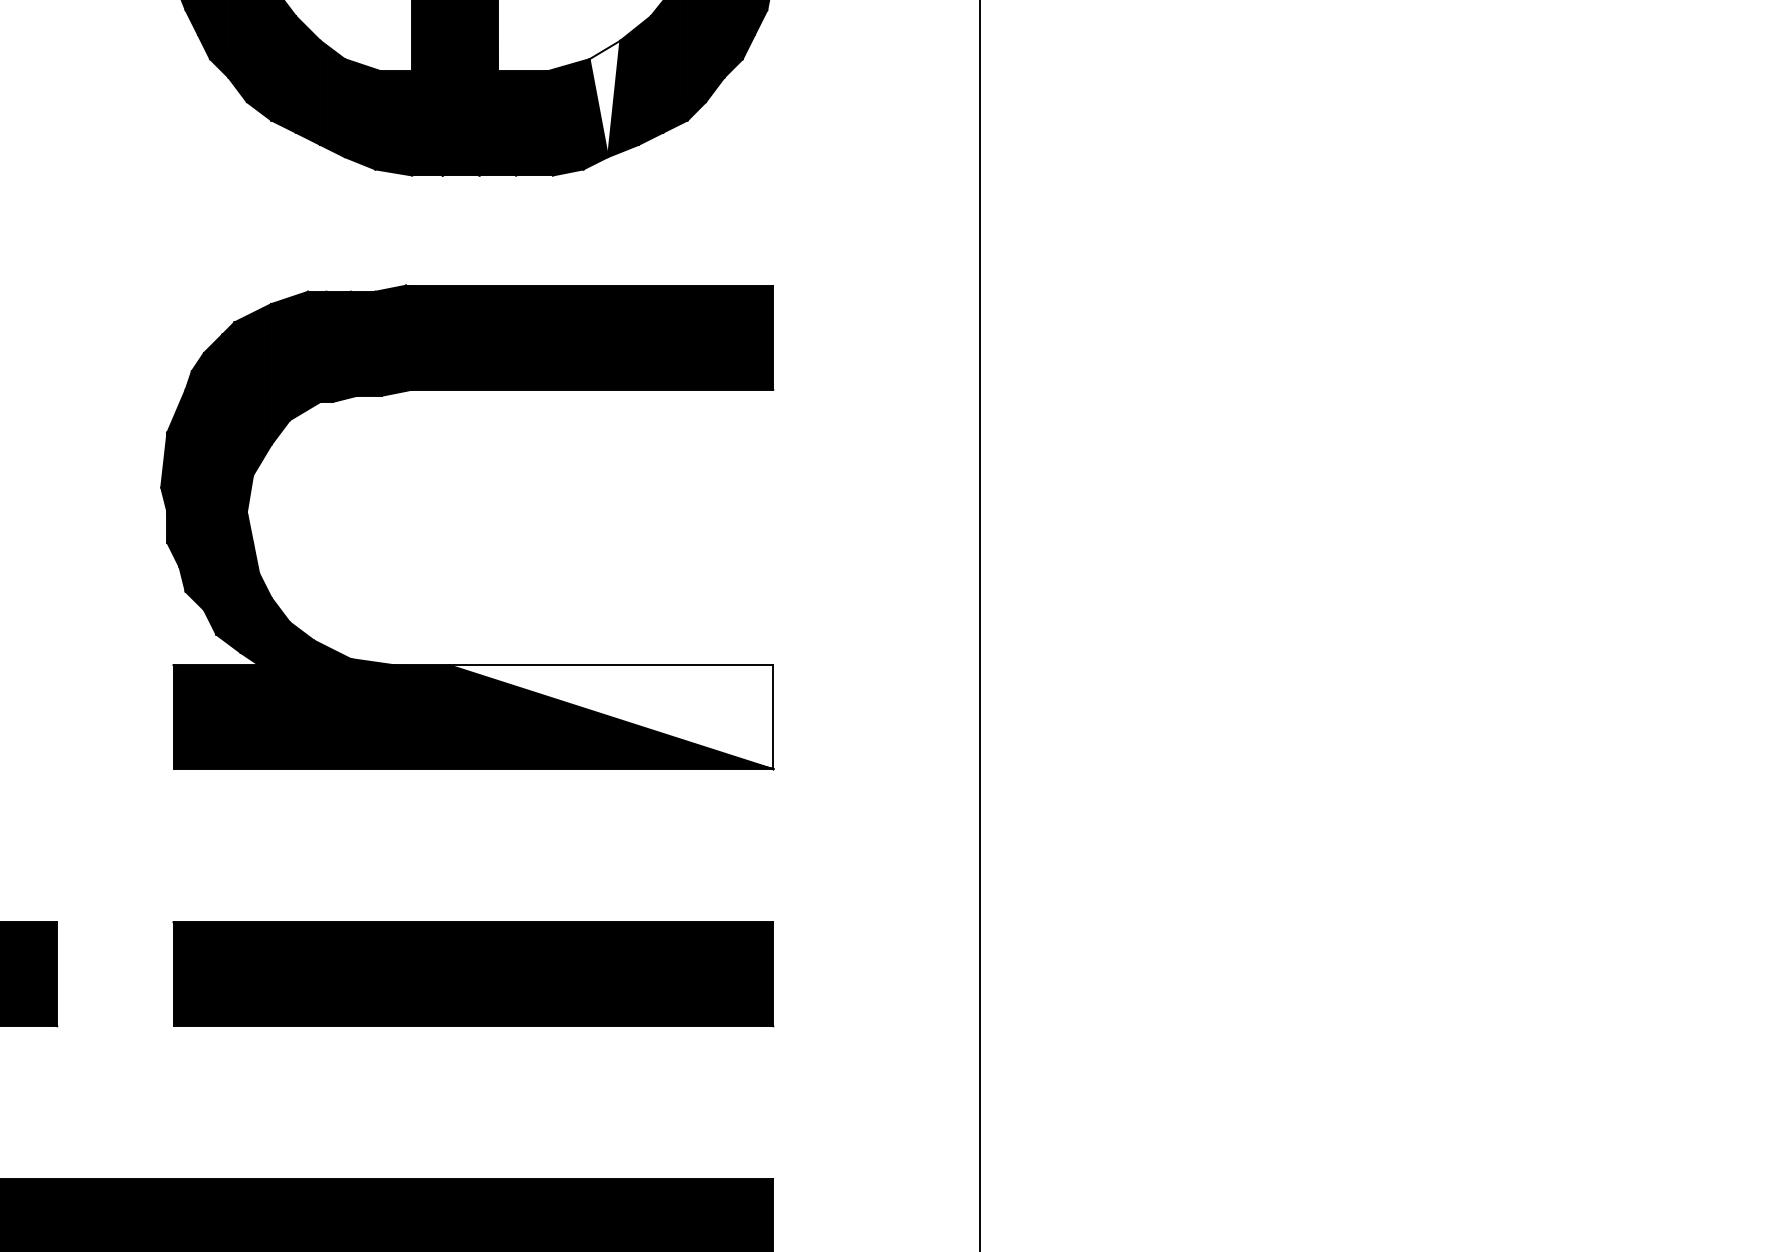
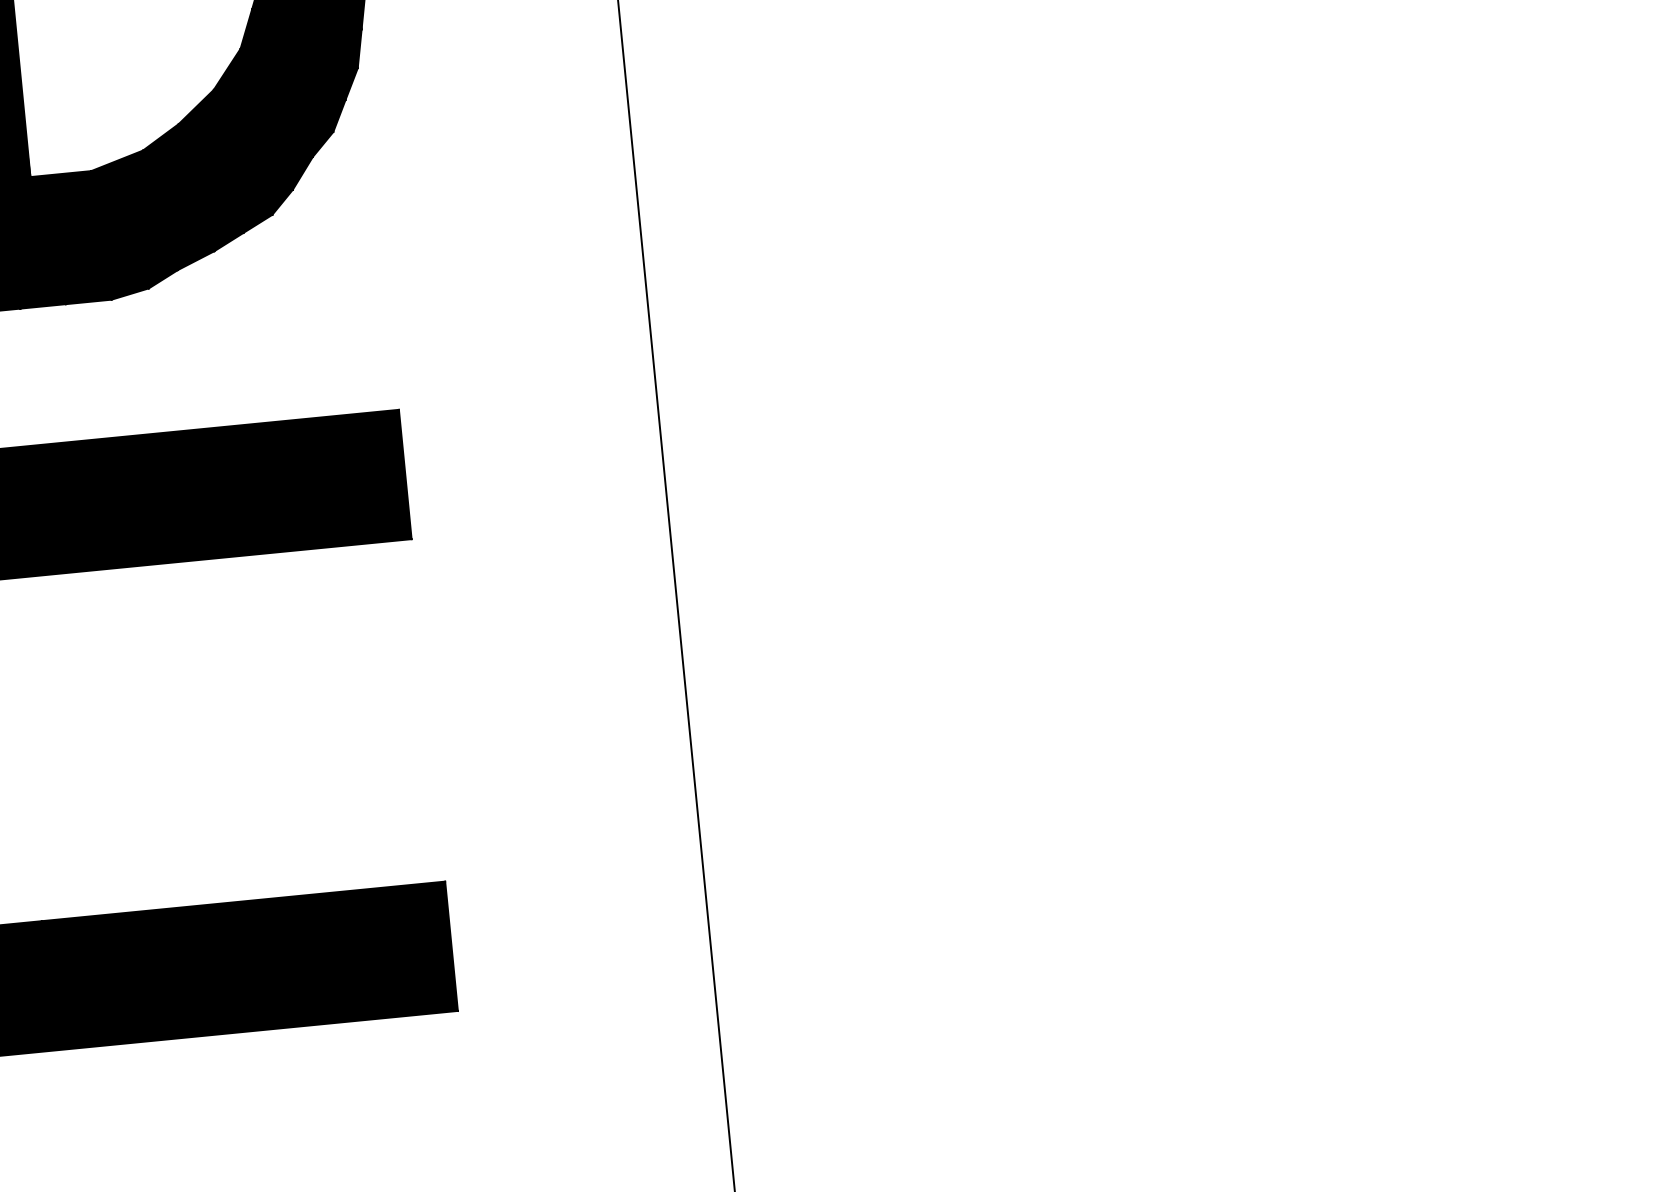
fill: (604, 98) -> (166, 197), added
fill: (610, 717) -> (249, 966), added

